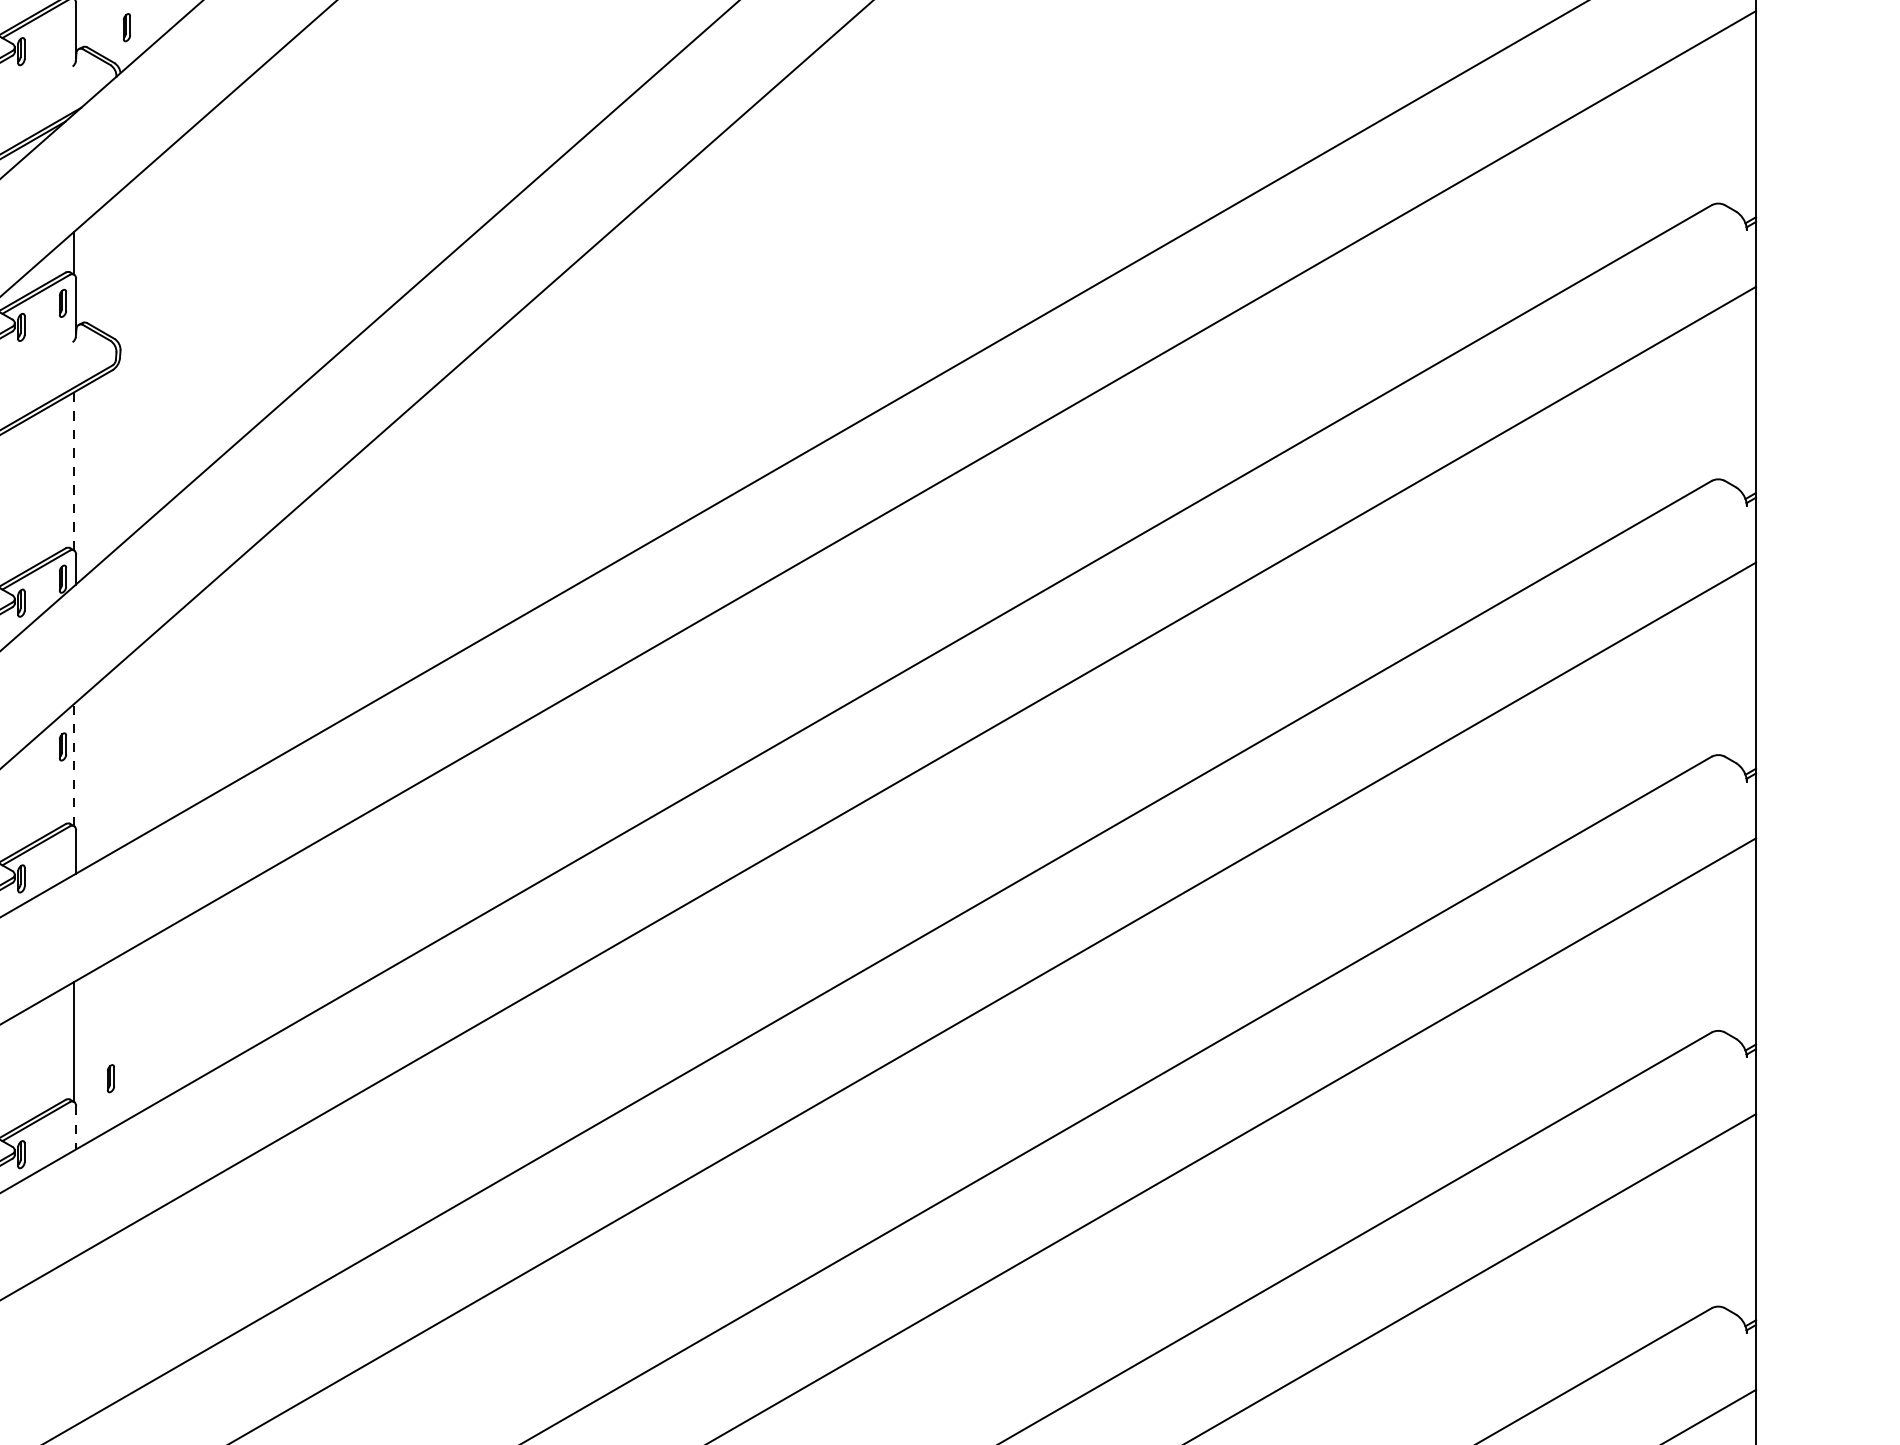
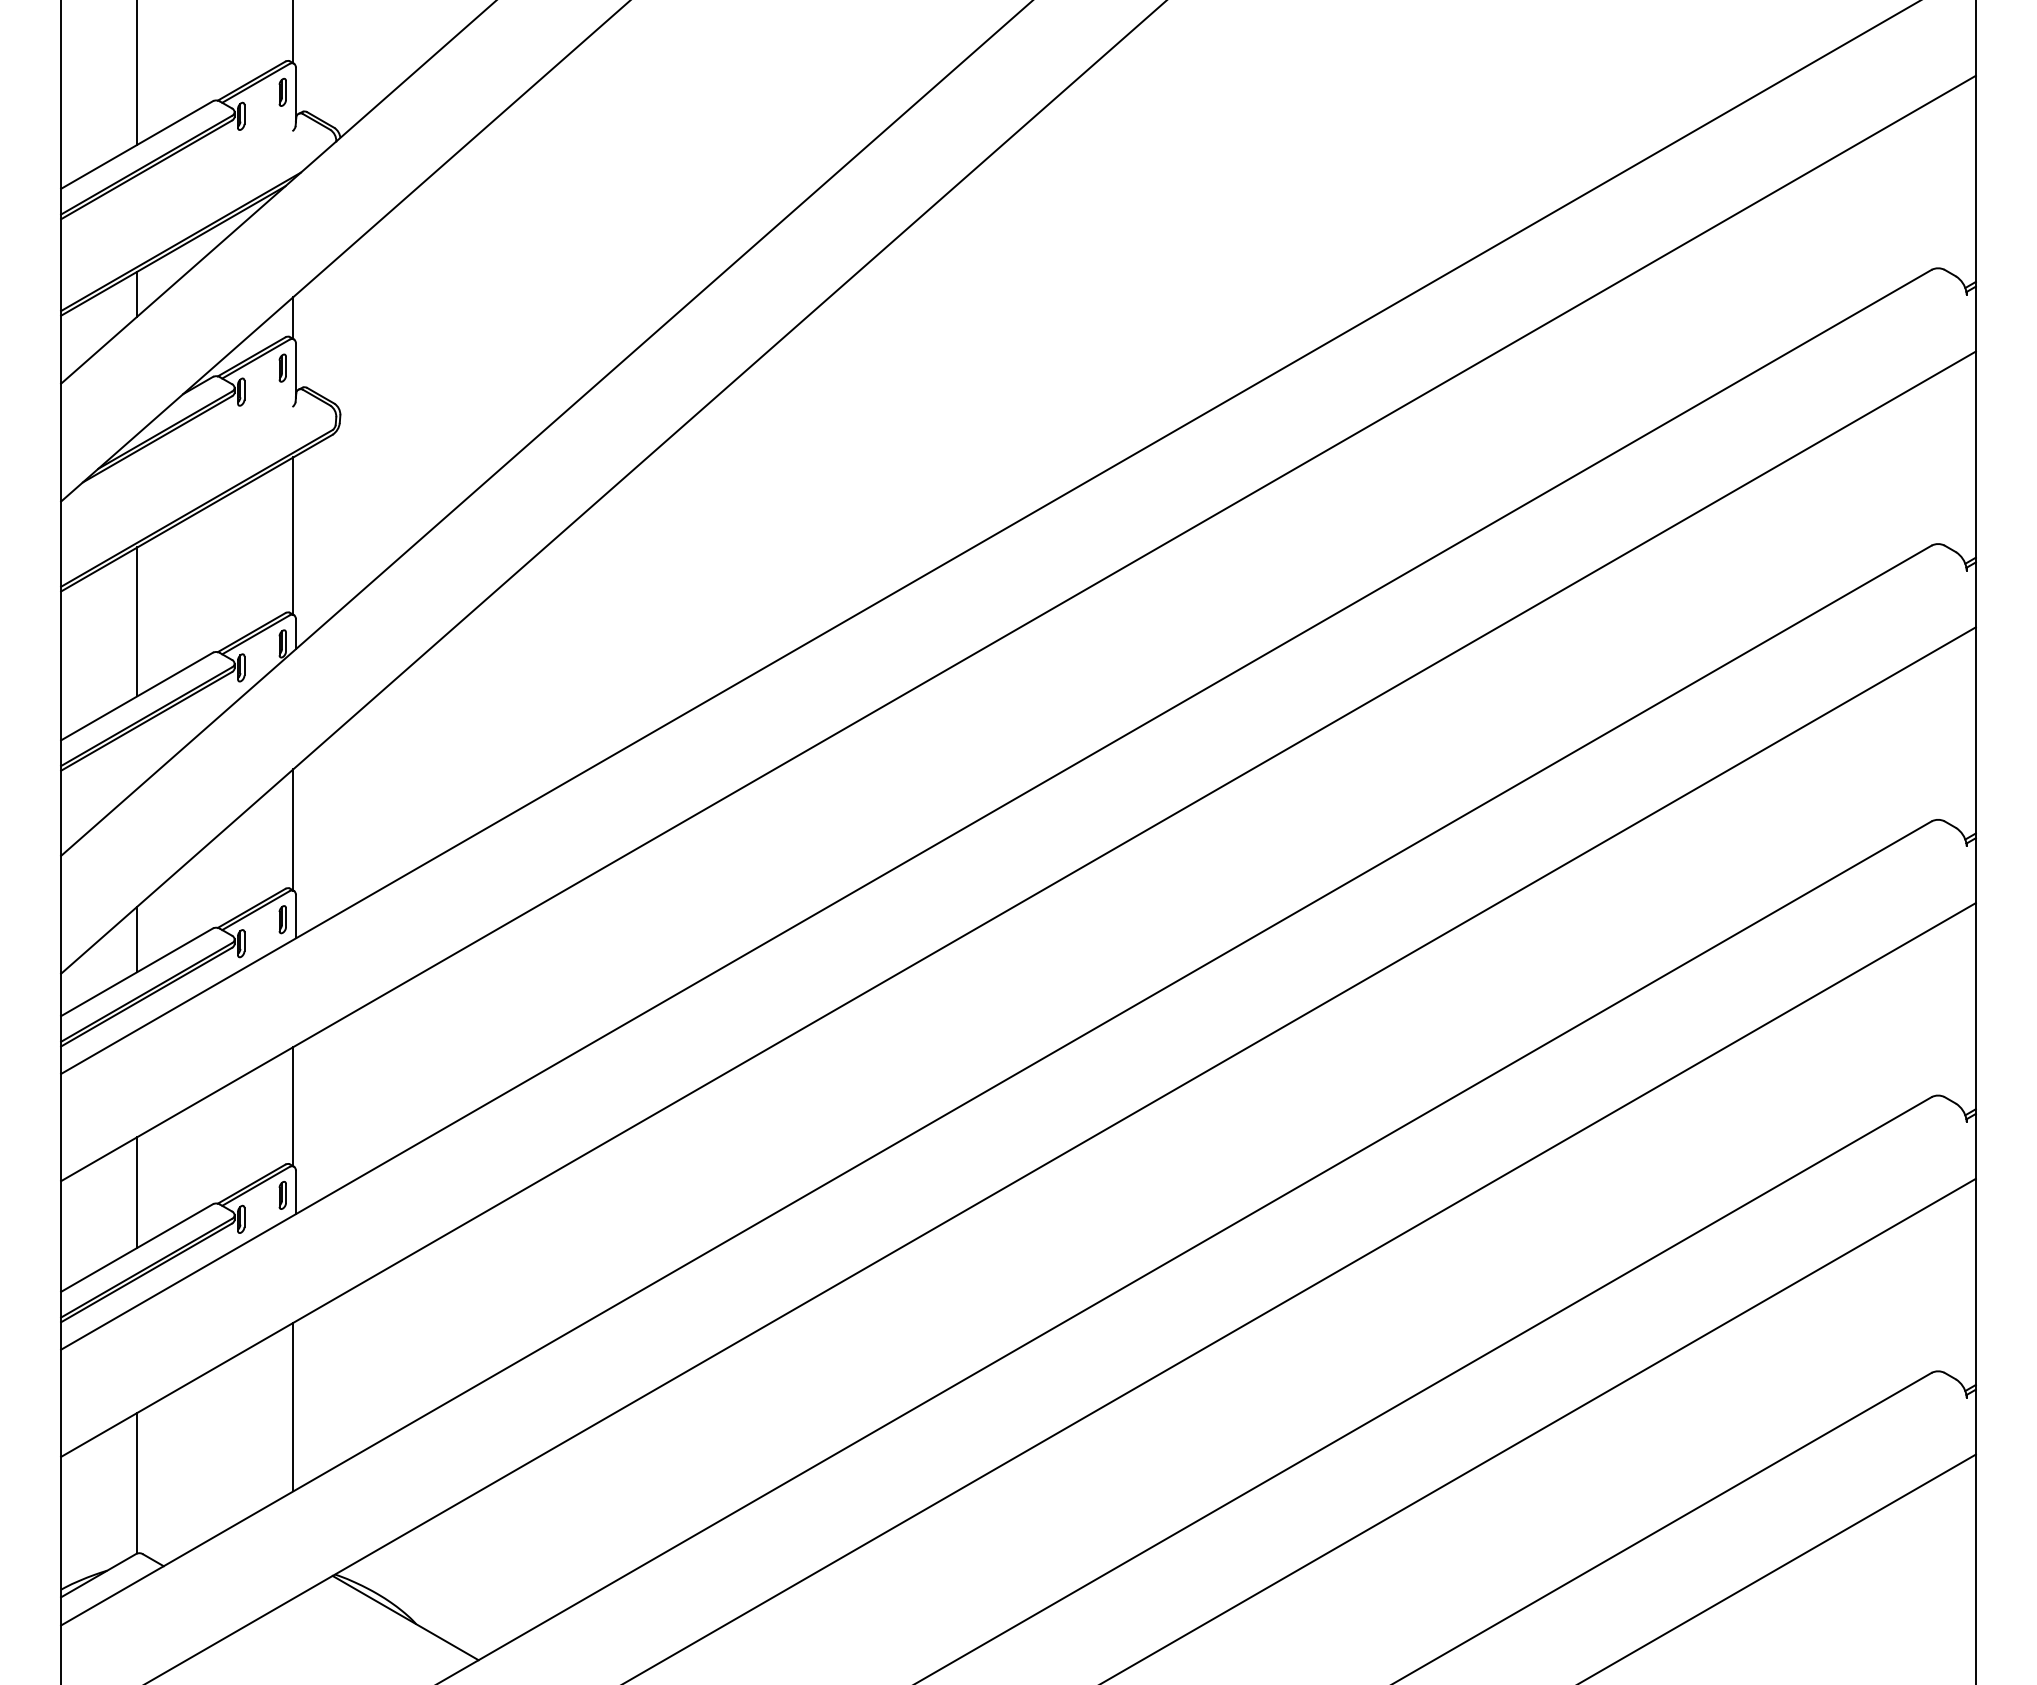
part: (126, 26) -> (282, 91), moved
line: (73, 471) -> (293, 536), dashed -> solid
part: (62, 746) -> (282, 919), moved
line: (73, 764) -> (293, 829), dashed -> solid
part: (110, 1078) -> (282, 1195), moved
line: (75, 1127) -> (295, 1192), dashed -> solid
line: (73, 1341) -> (293, 1406), added

